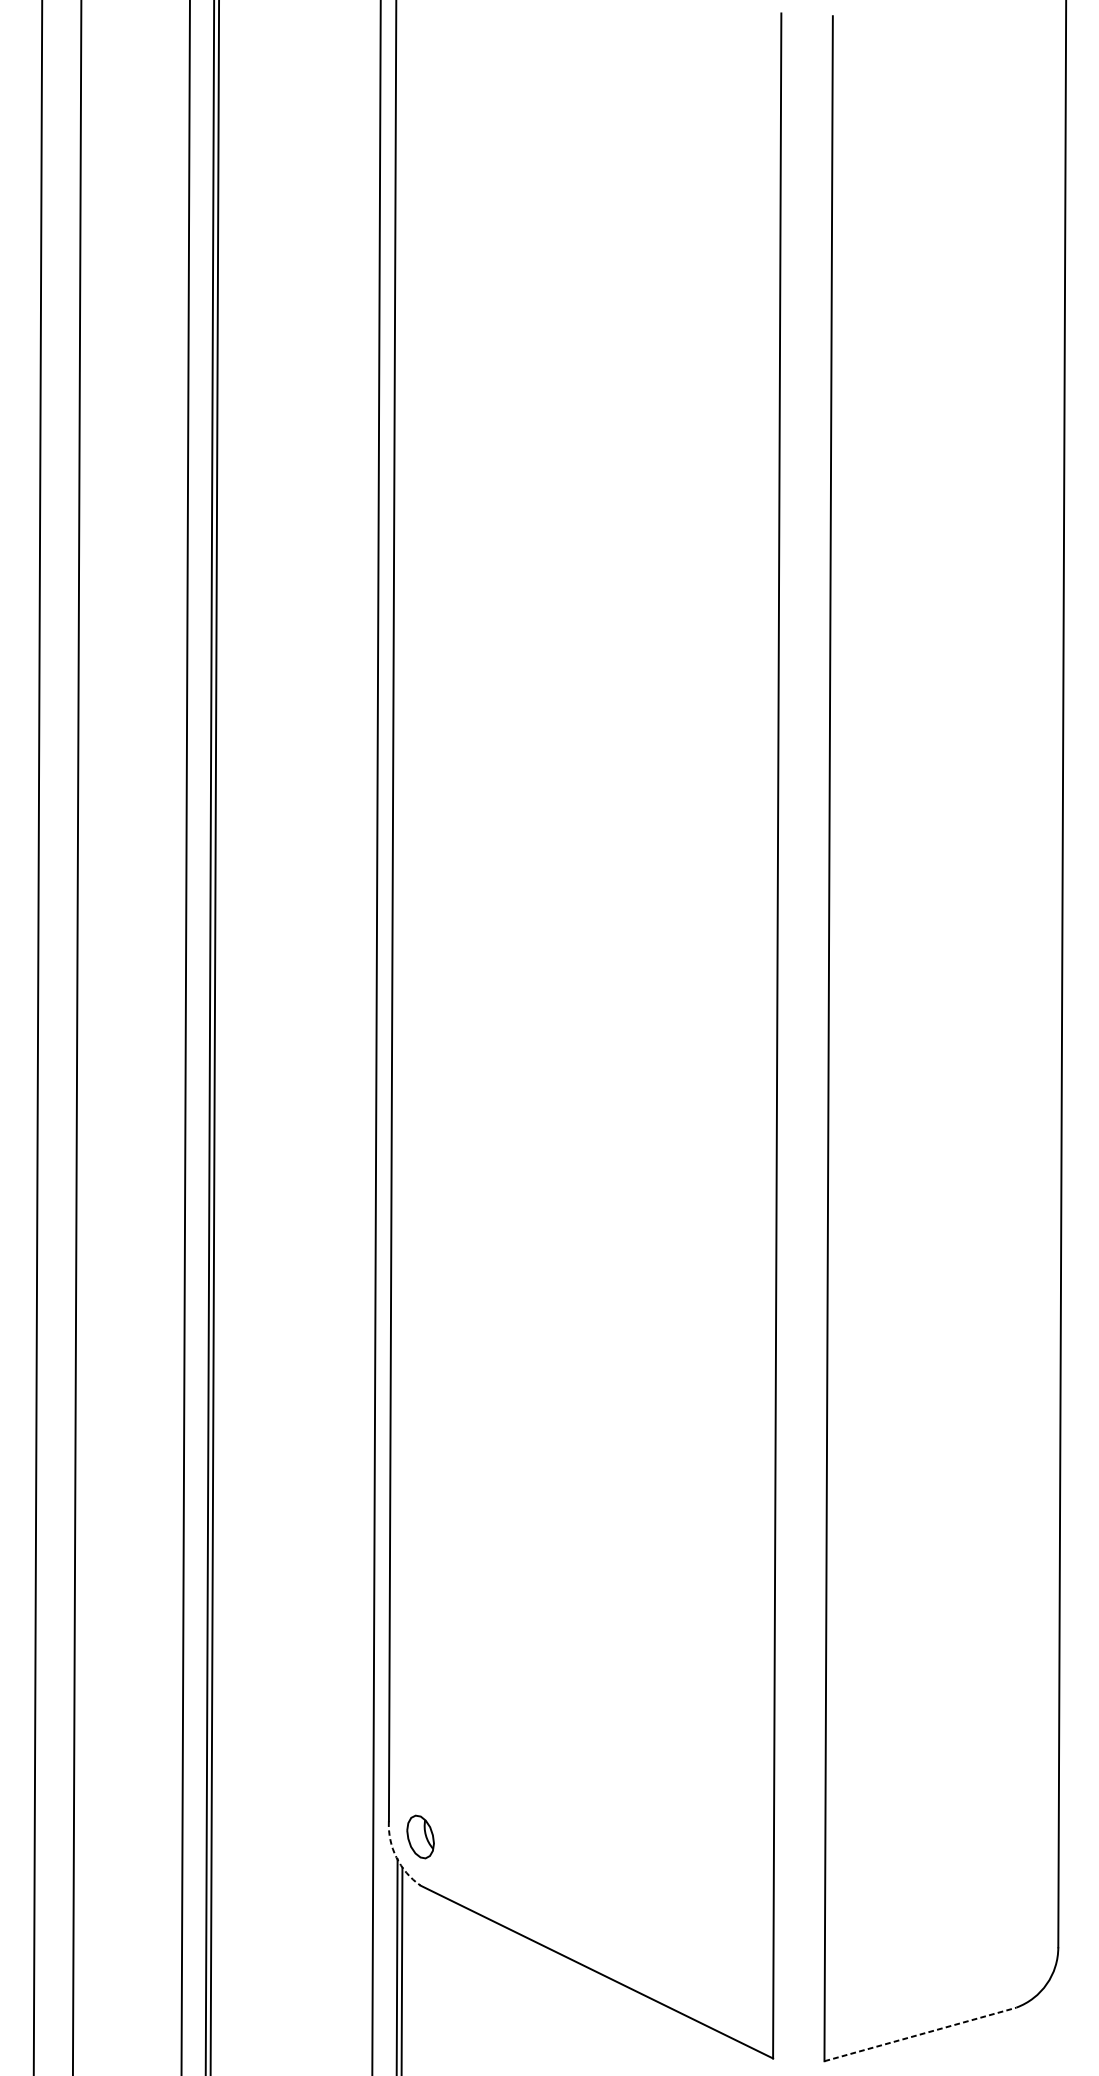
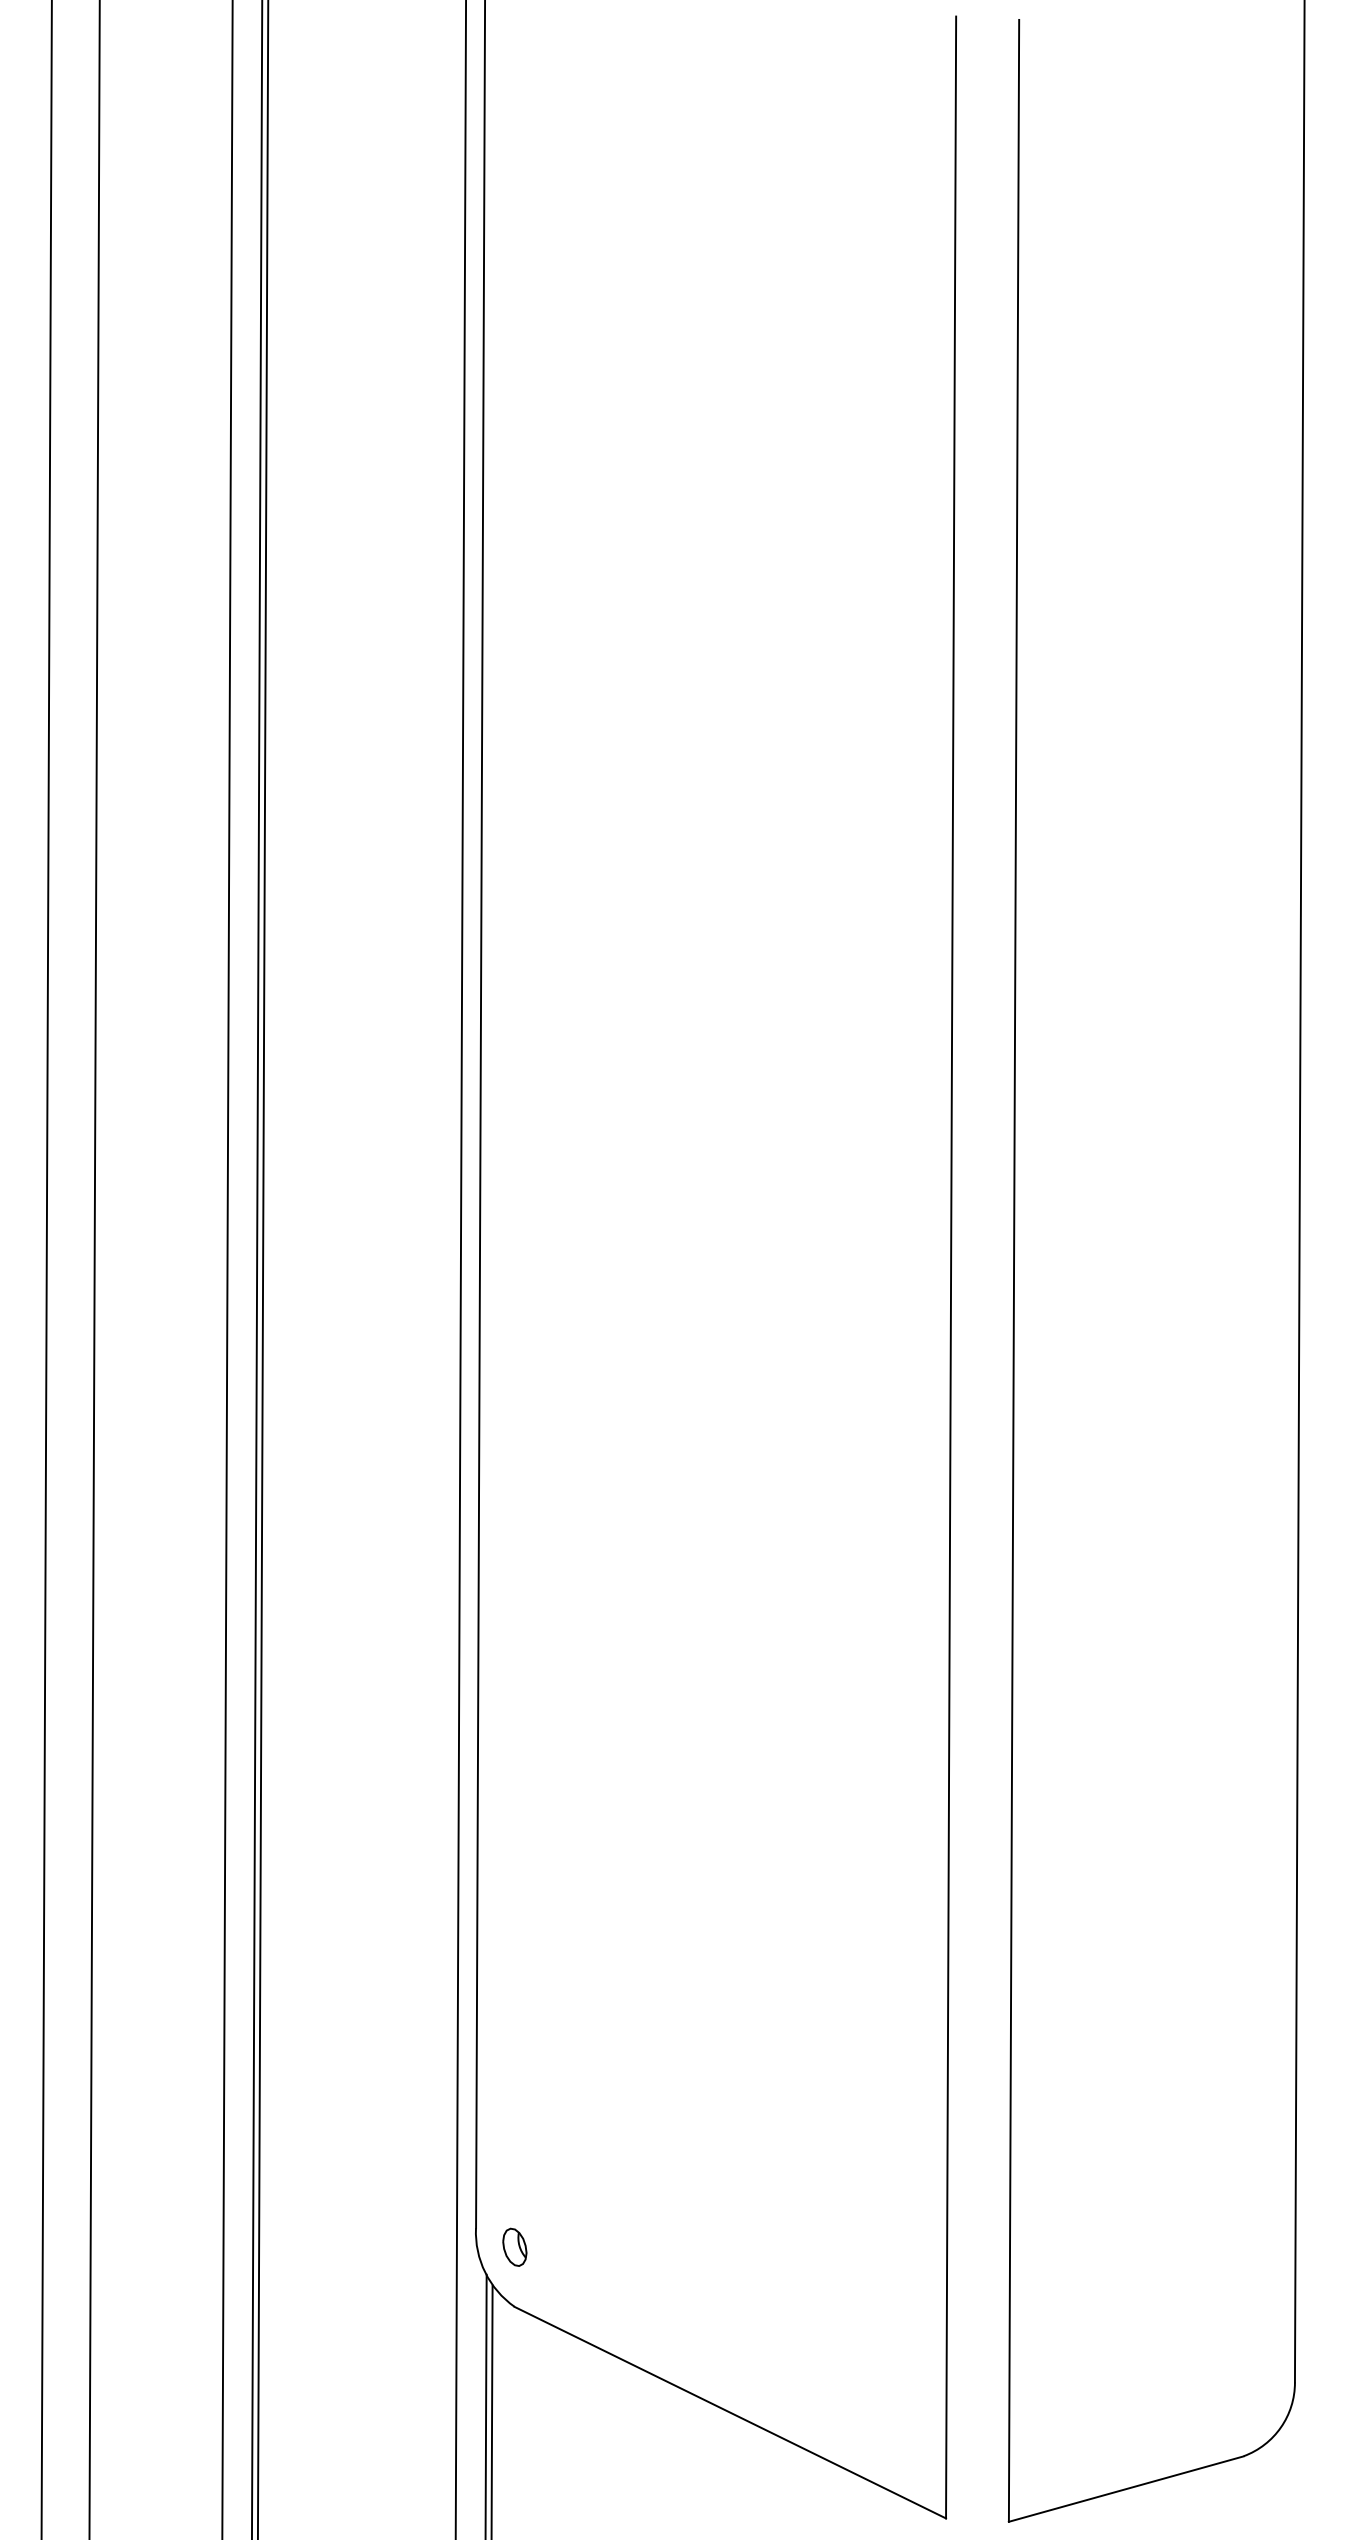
part: (420, 1836) -> (514, 2246), size x0.71
arc: (396, 1857) -> (485, 2272), dashed -> solid
line: (920, 2034) -> (1126, 2489), dashed -> solid

